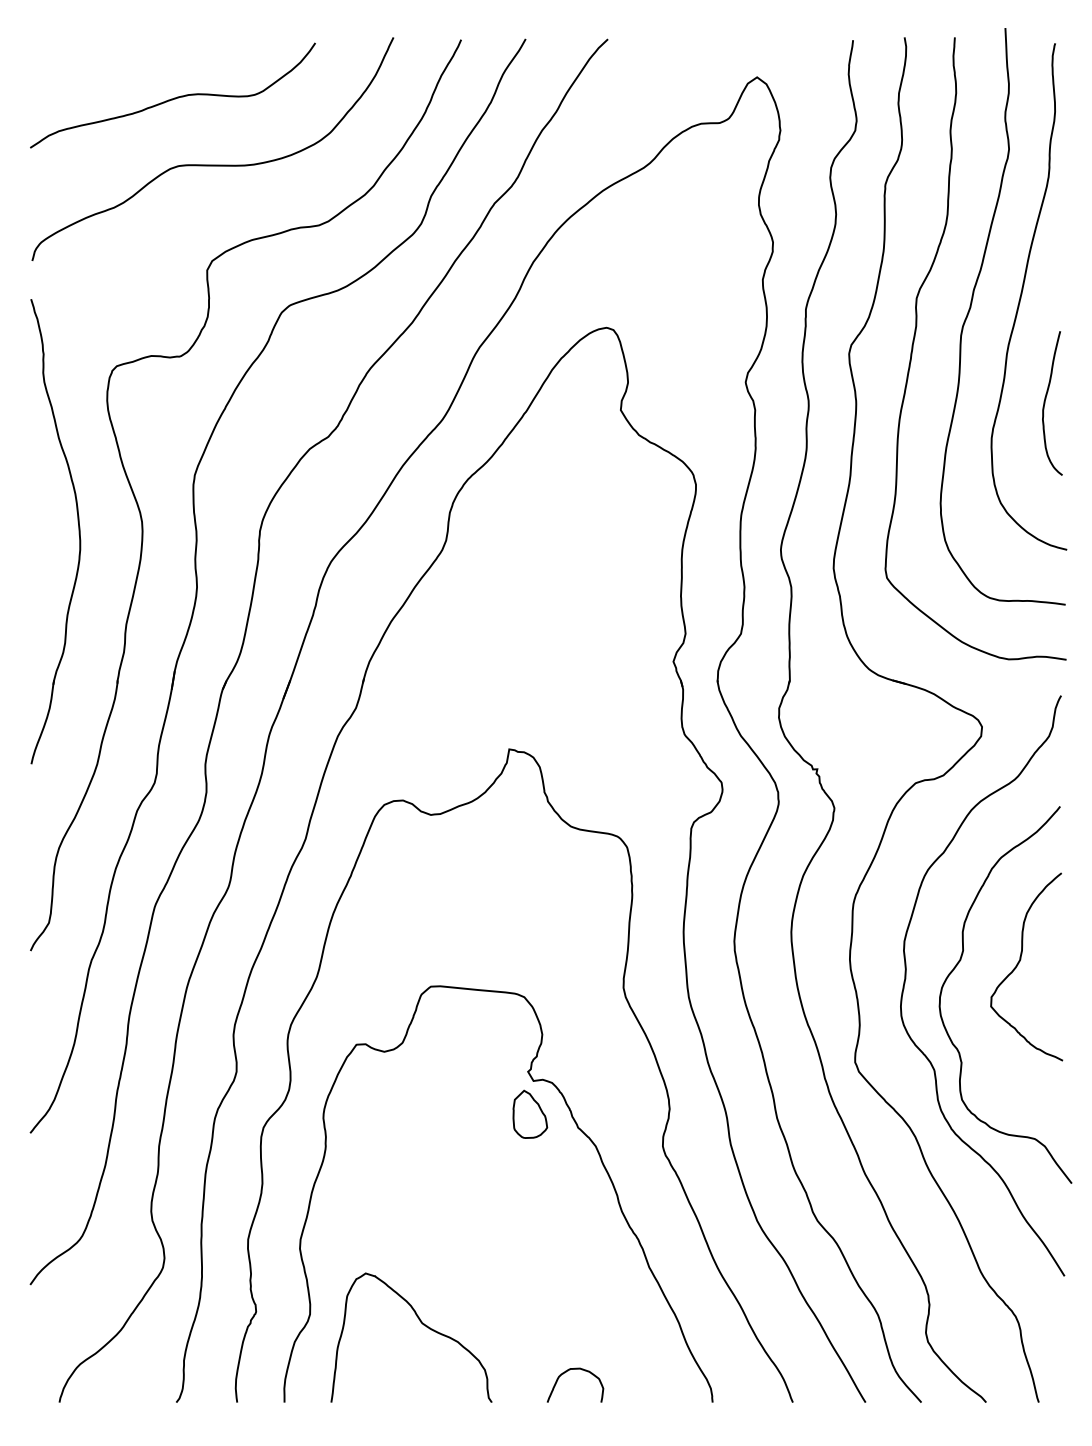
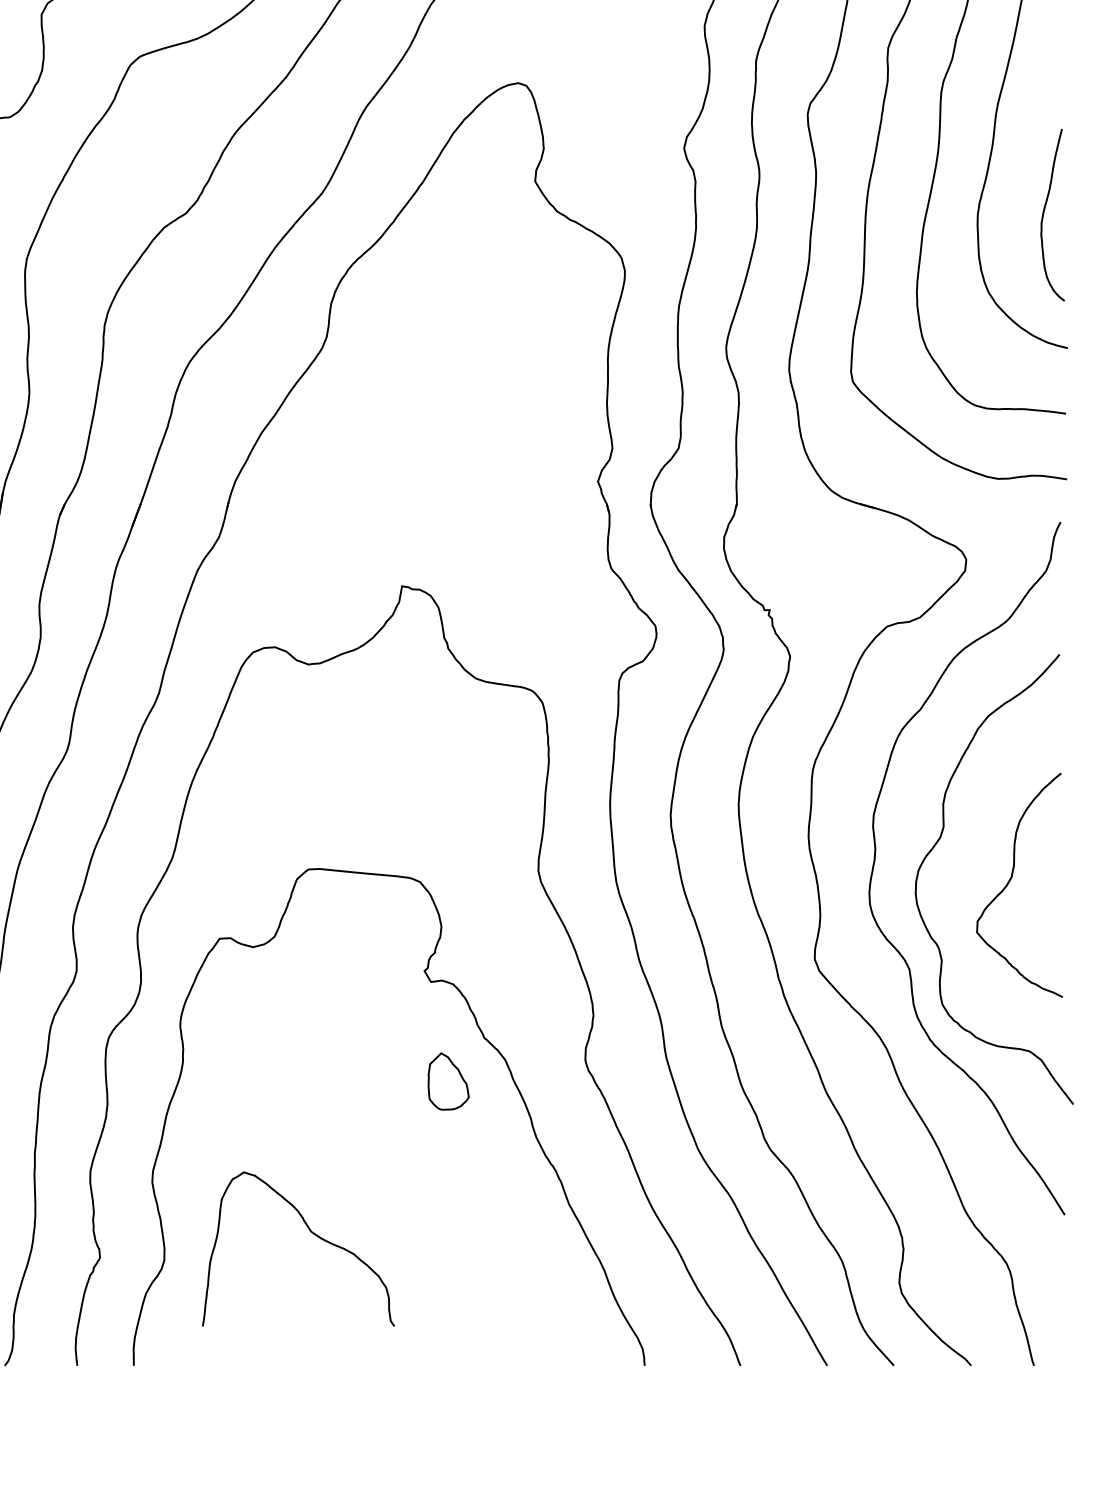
curve: (1045, 403) -> (1044, 215), moved
curve: (1019, 963) -> (1010, 881), moved
part: (530, 1113) -> (448, 1080), moved
curve: (423, 1325) -> (312, 1234), moved
curve: (568, 1371) -> (472, 1328), removed

